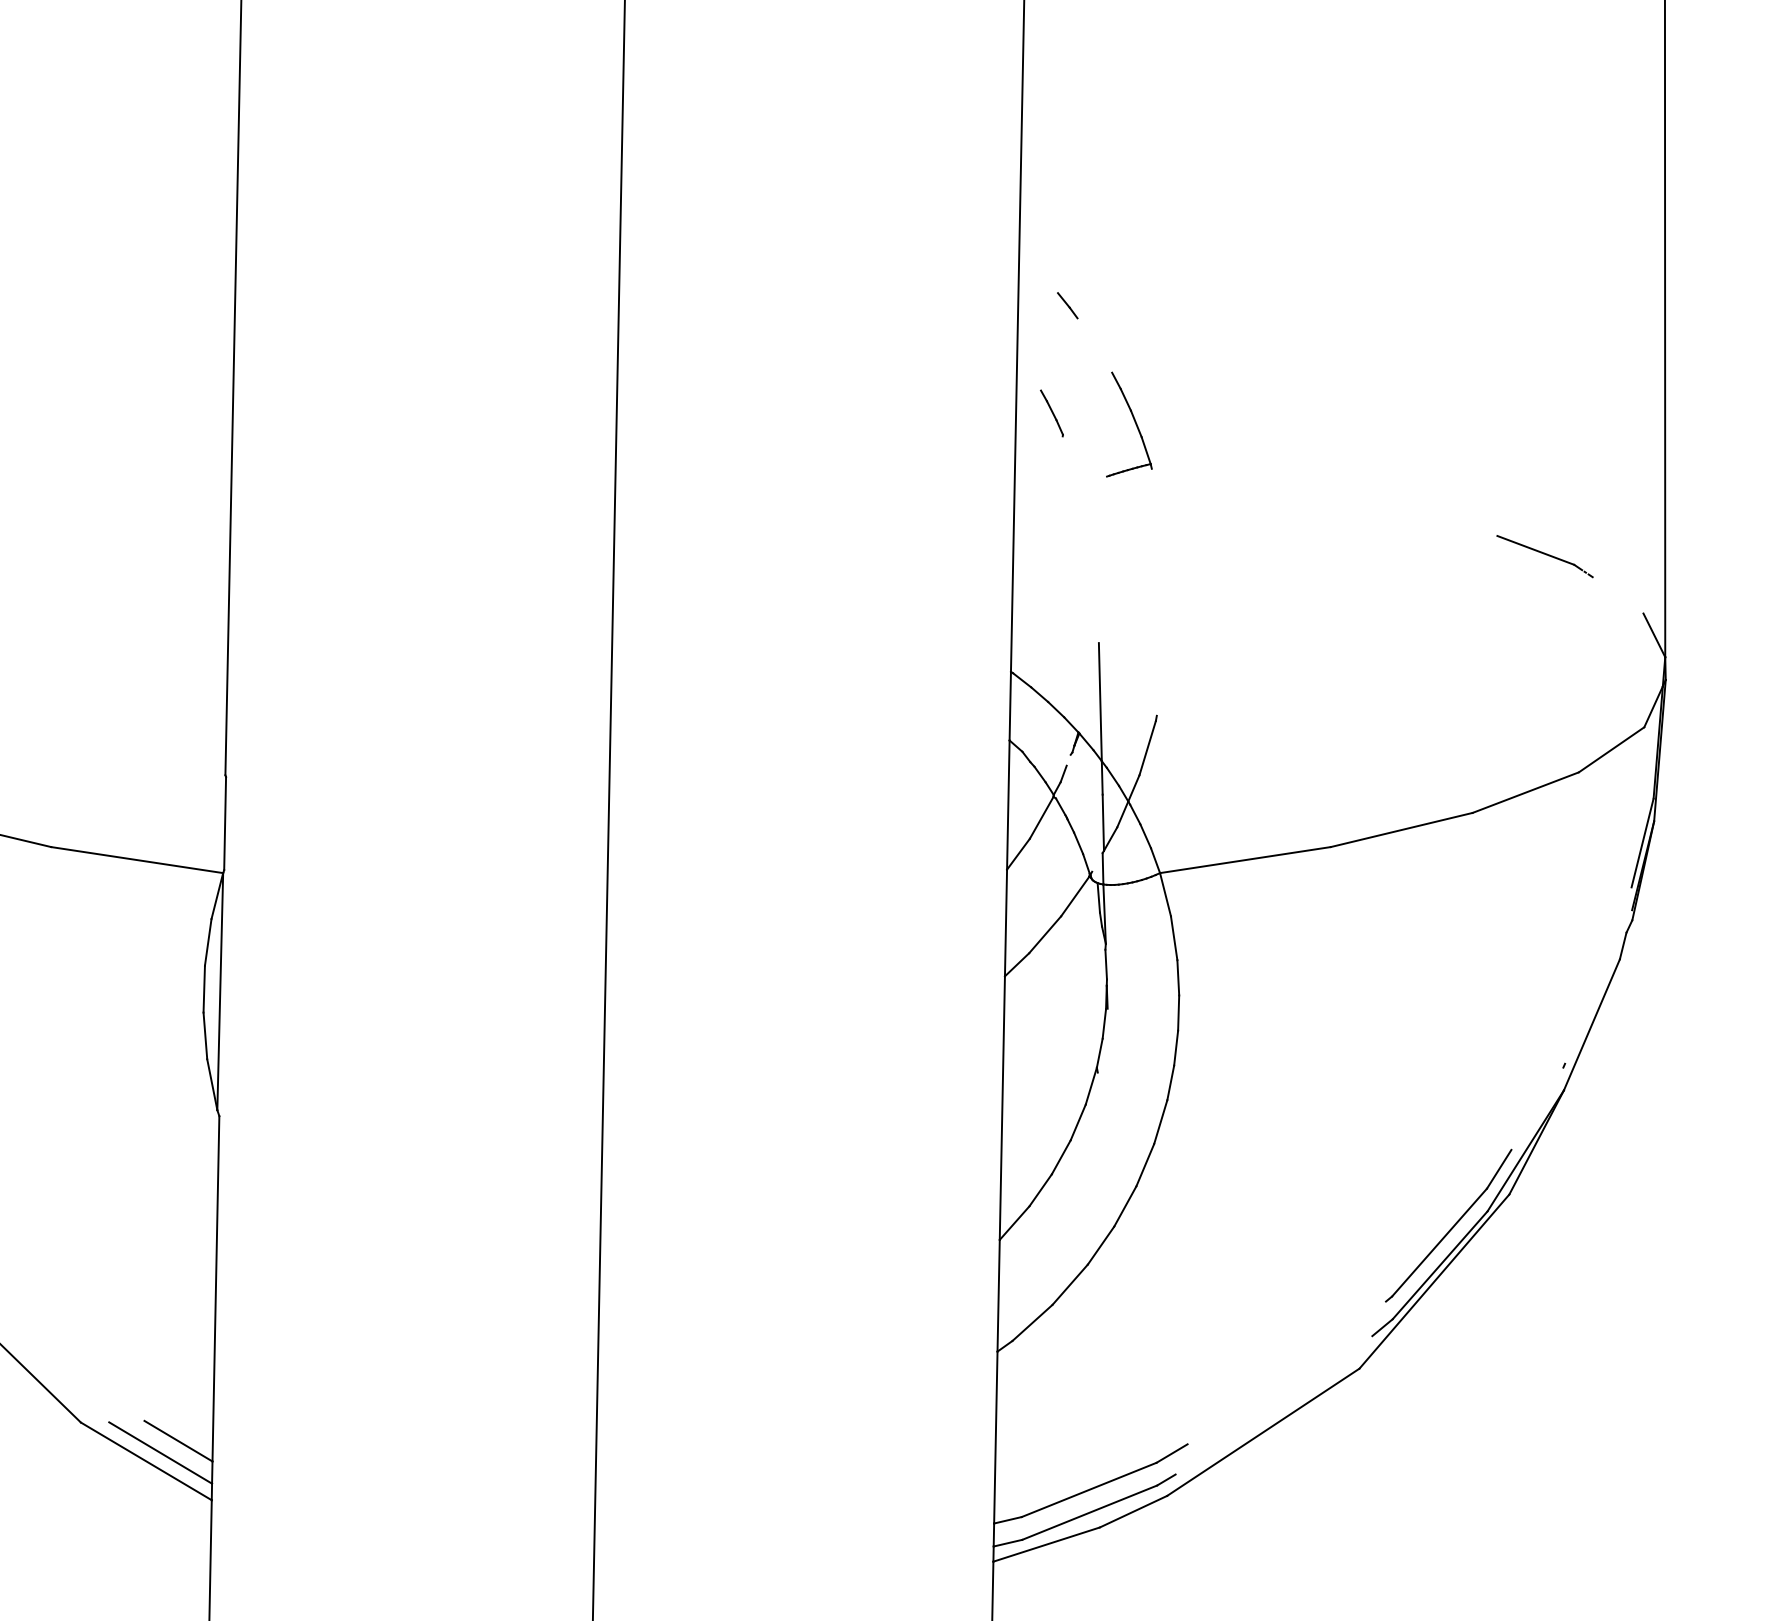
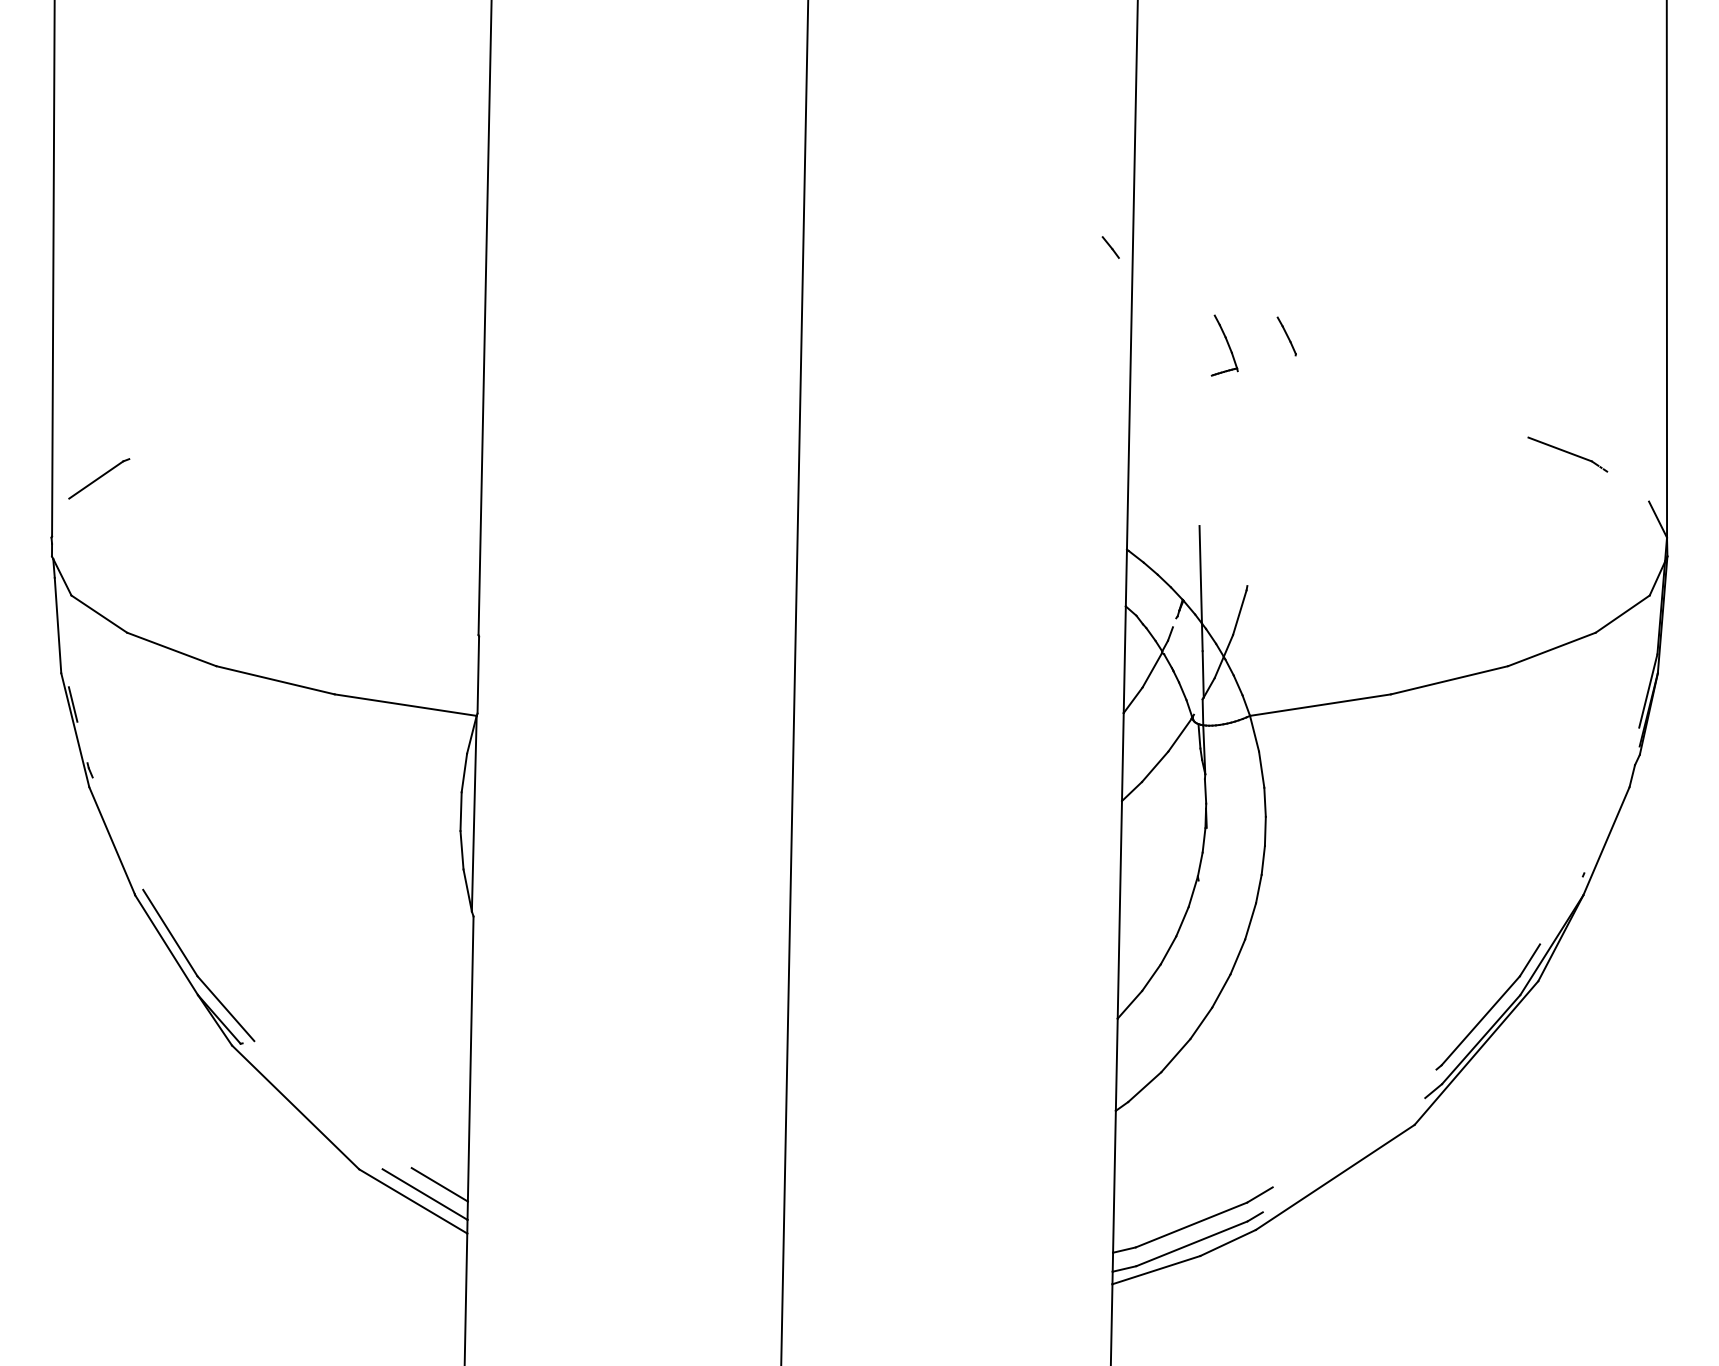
line: (1067, 305) -> (1110, 247), moved
part: (1051, 413) -> (1286, 336), moved
part: (1129, 424) -> (1224, 345), size x0.7

